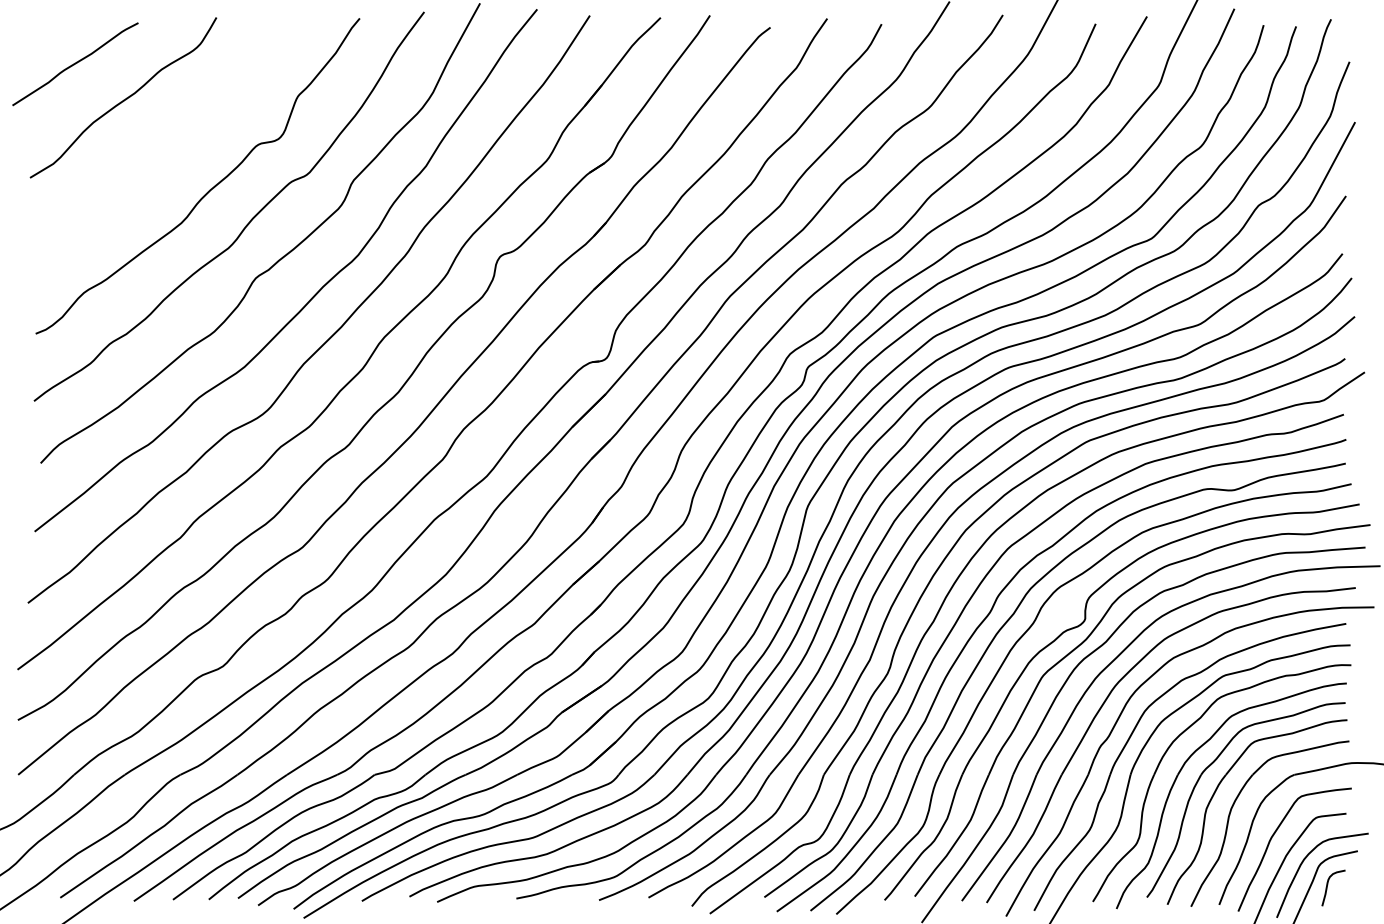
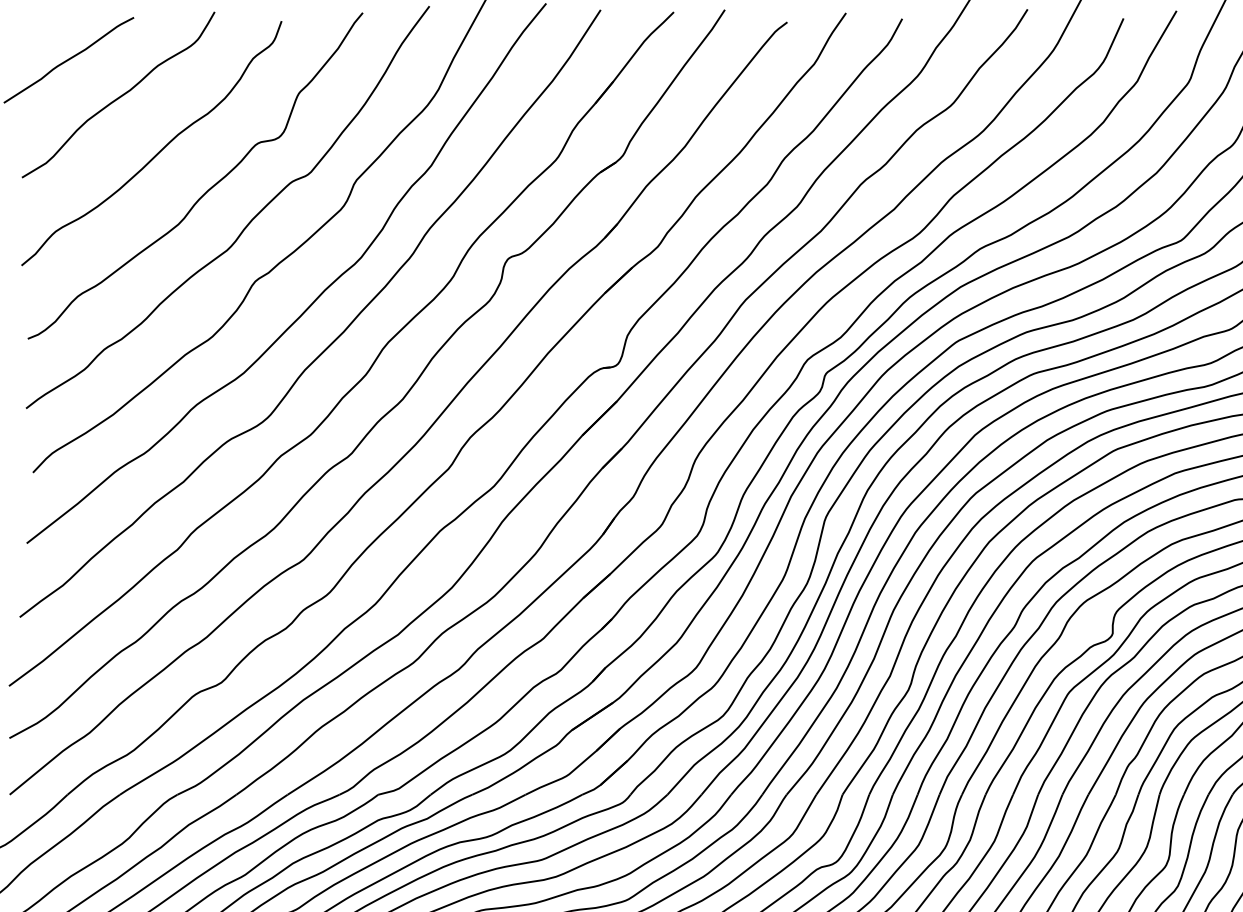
curve: (163, 151) -> (159, 150), added

